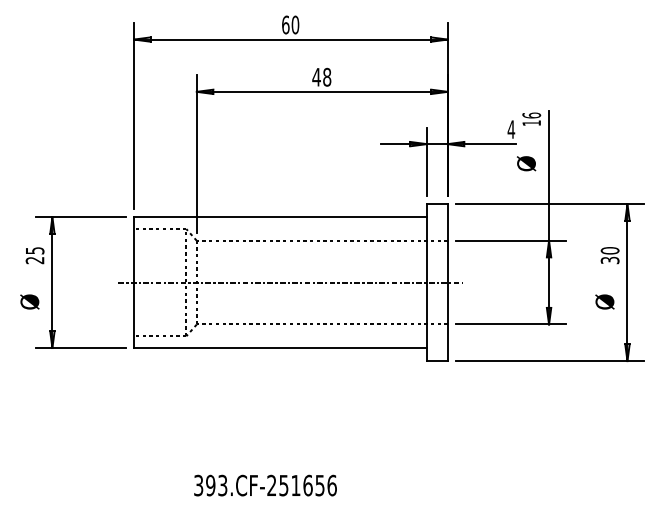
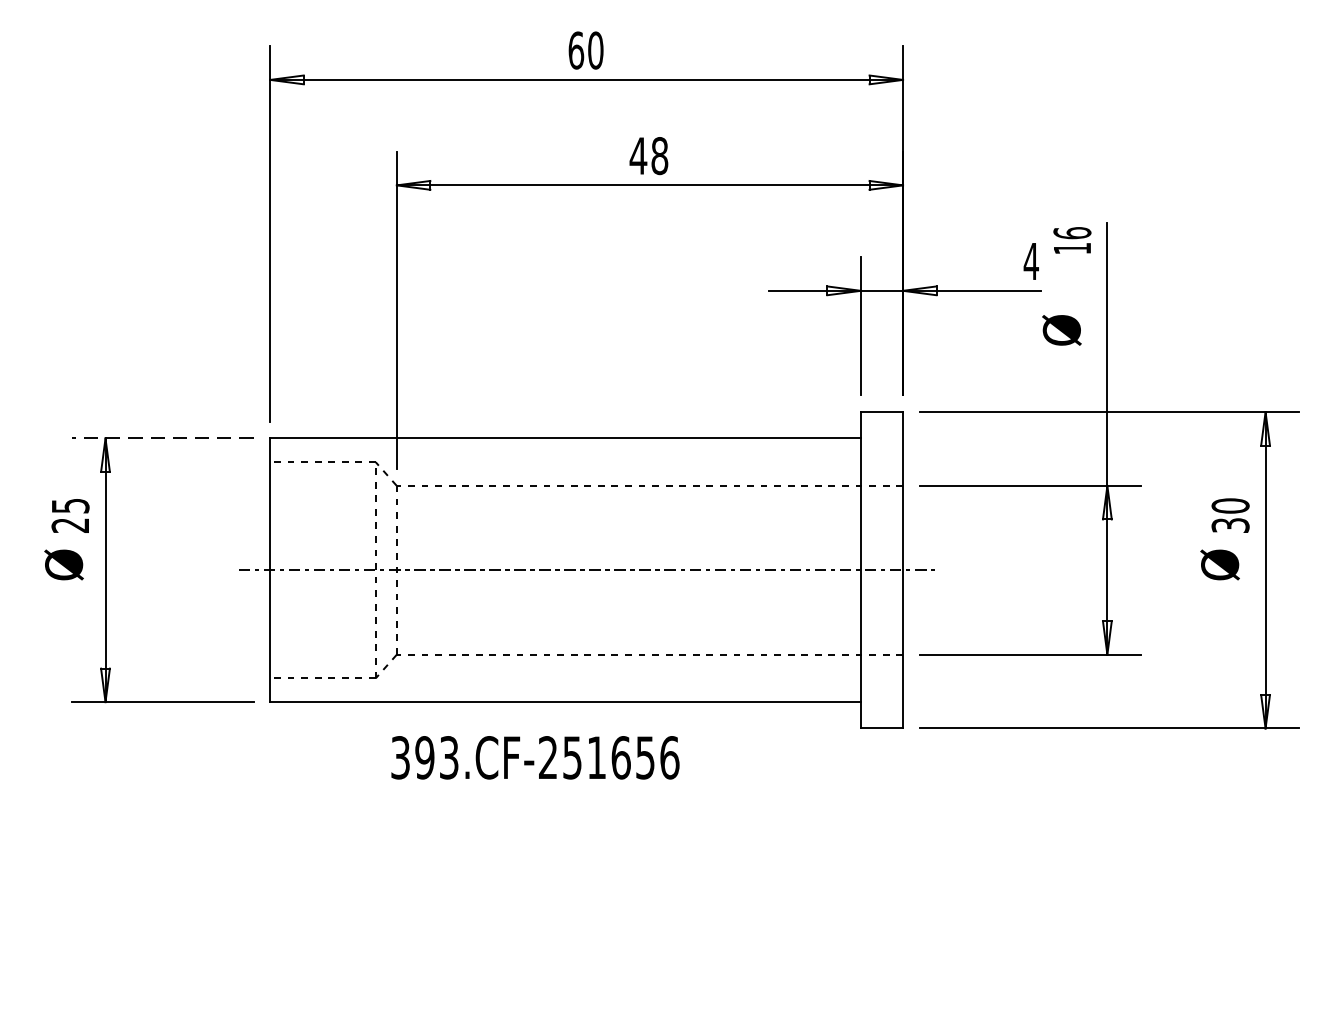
line: (80, 217) -> (162, 438), solid -> dashed
text: (29, 301) -> (63, 563), moved
text: (604, 301) -> (1219, 563), moved
text: (265, 485) -> (535, 757), moved

